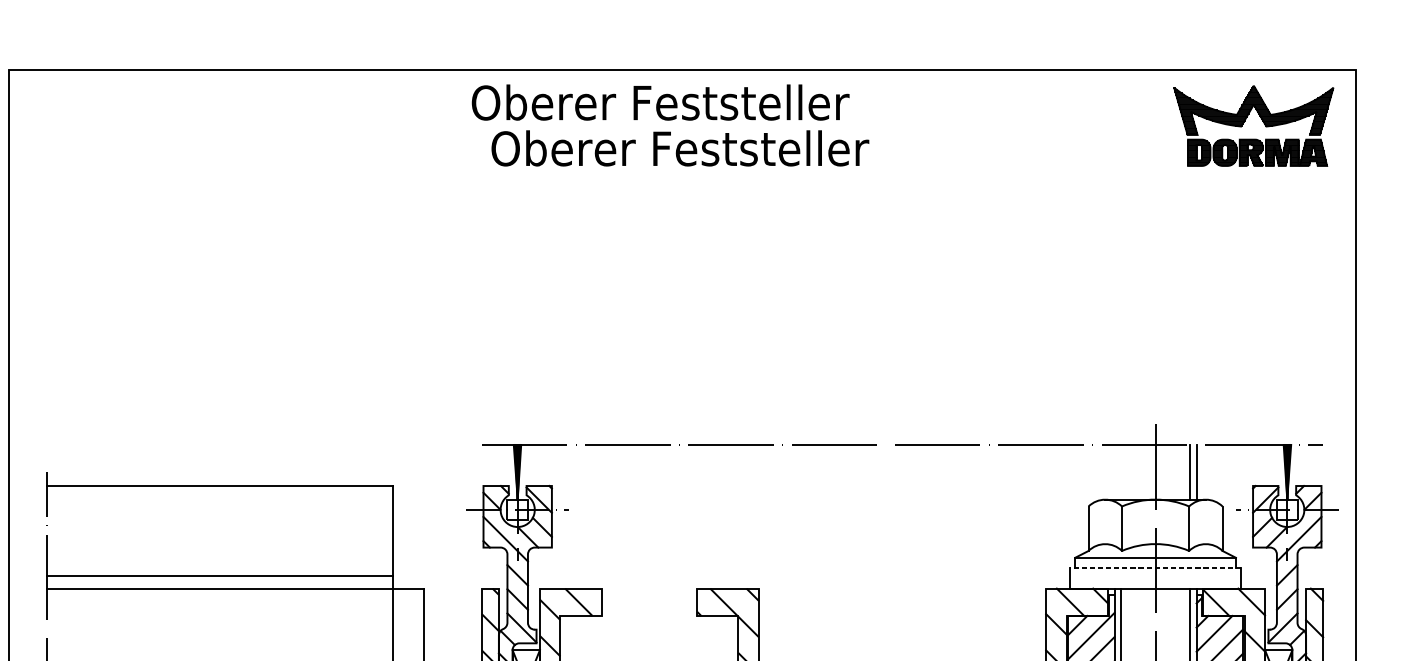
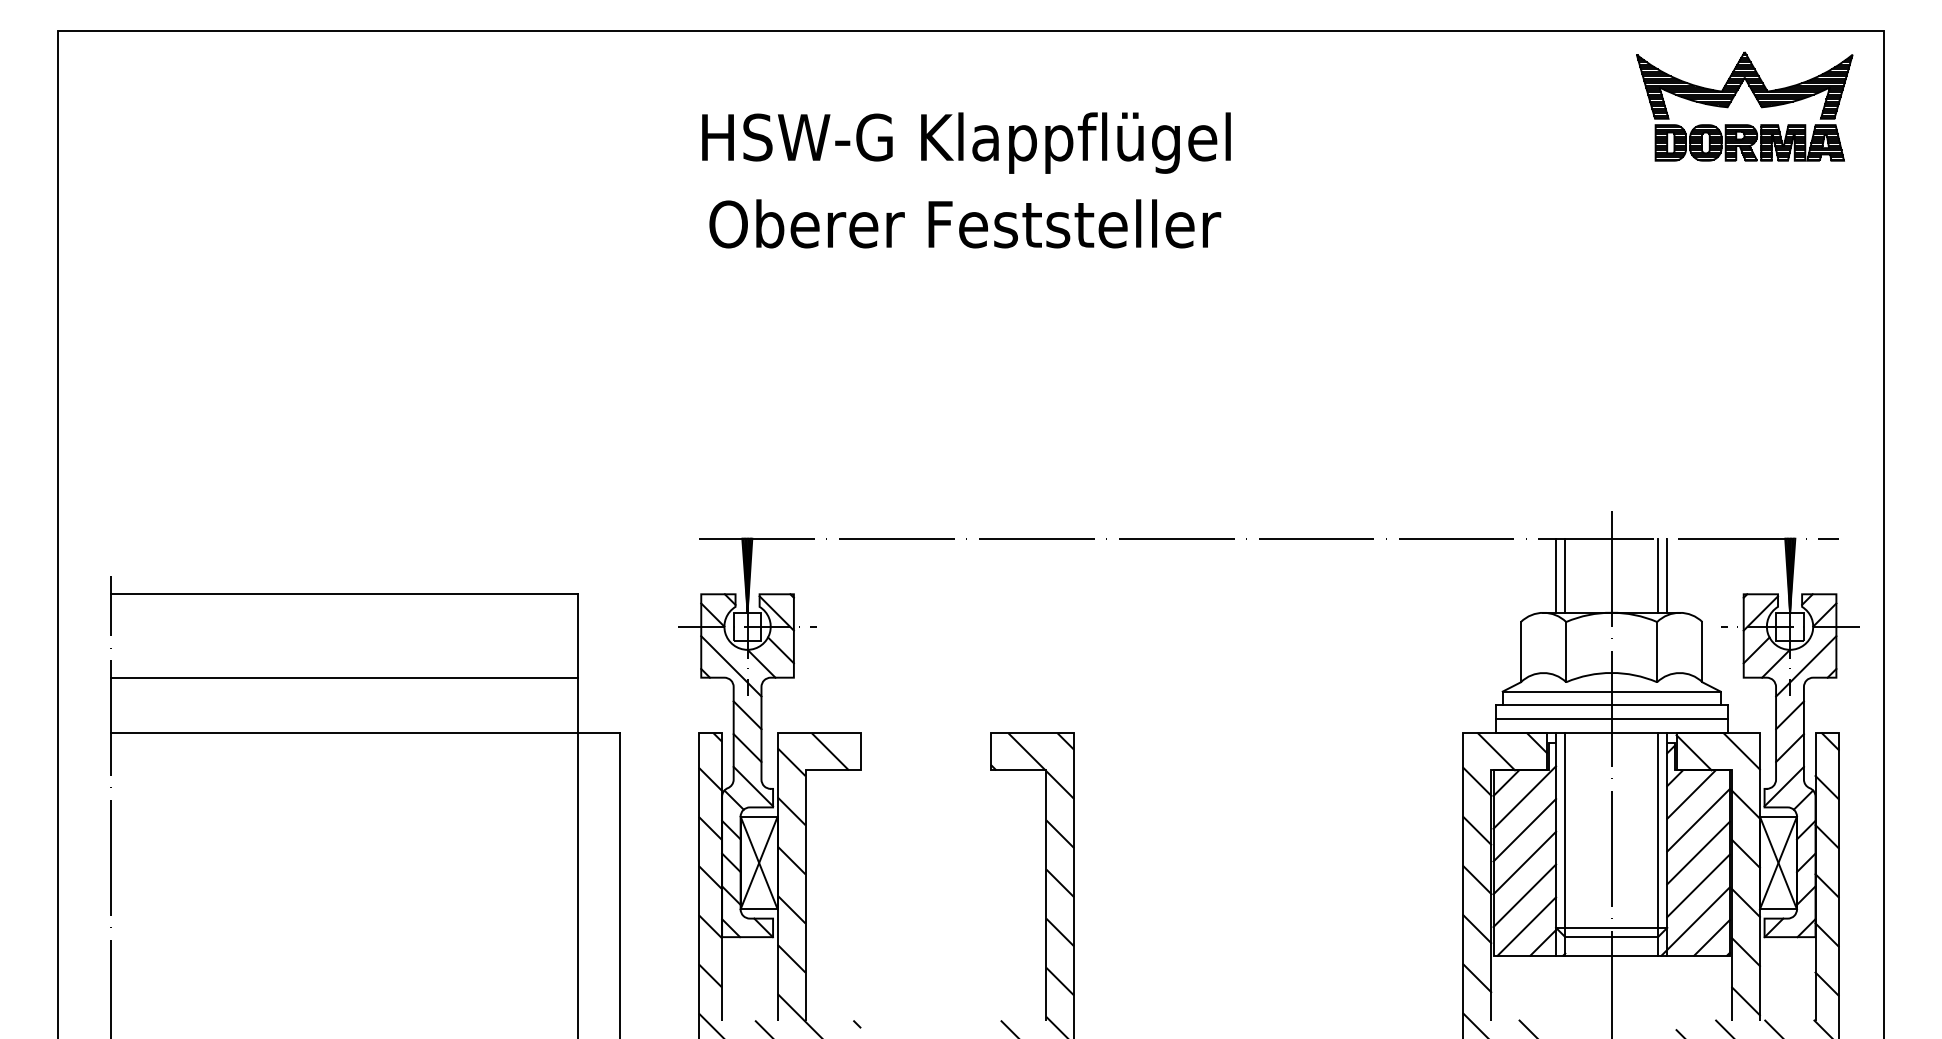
text: (660, 102) -> (965, 223), moved
text: (679, 152) -> (966, 142), Oberer Feststeller -> HSW-G Klappflügel
line: (1114, 472) -> (1556, 575), added
line: (1121, 472) -> (1565, 575), added
line: (1155, 568) -> (1611, 705), dashed -> solid
line: (220, 575) -> (344, 677), moved
line: (1155, 578) -> (1611, 719), added

